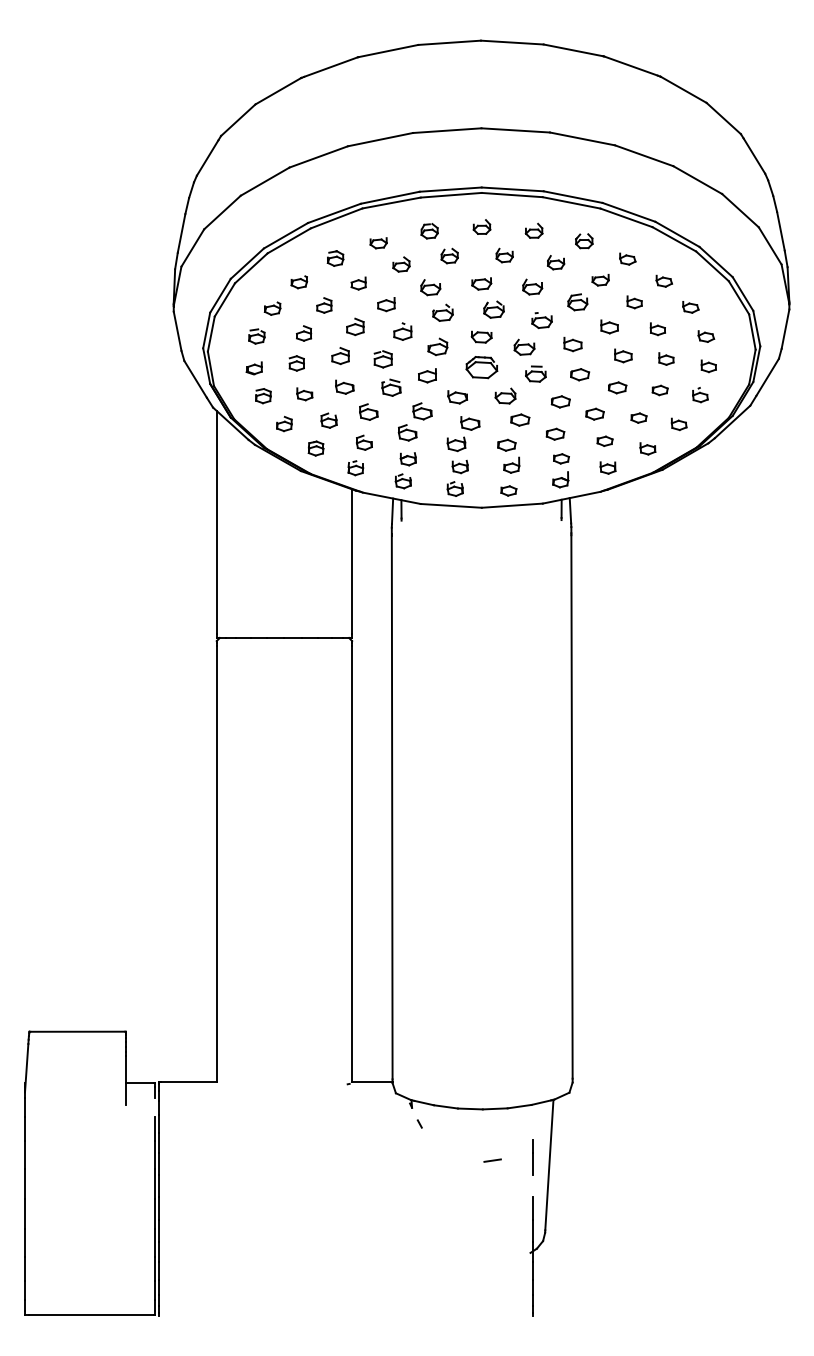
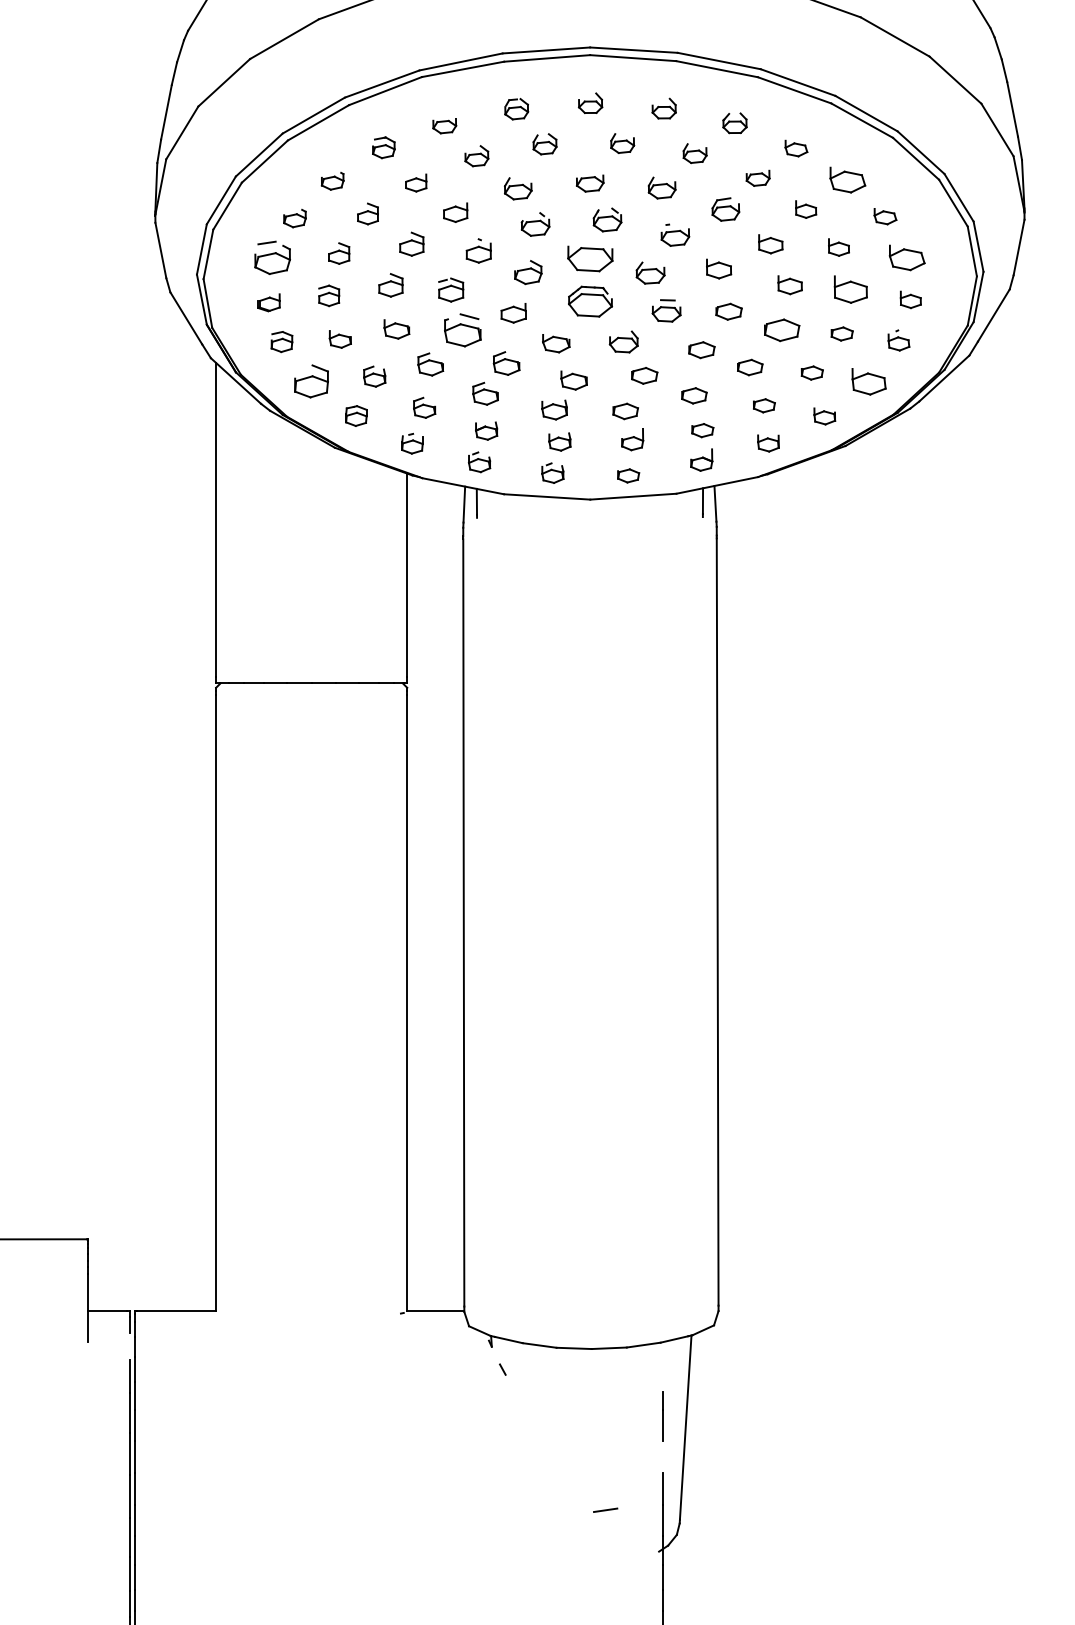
part: (664, 280) -> (848, 178), size x1.6
part: (256, 336) -> (272, 257), size x1.6
part: (481, 336) -> (589, 257), size x1.6
part: (706, 336) -> (907, 257), size x1.6
part: (666, 358) -> (851, 288), size x1.6
part: (391, 387) -> (462, 329), size x1.4
part: (617, 387) -> (781, 329), size x1.4
part: (284, 423) -> (311, 380), size x1.6
part: (678, 424) -> (868, 382), size x1.6
line: (492, 1160) -> (605, 1510), moved

